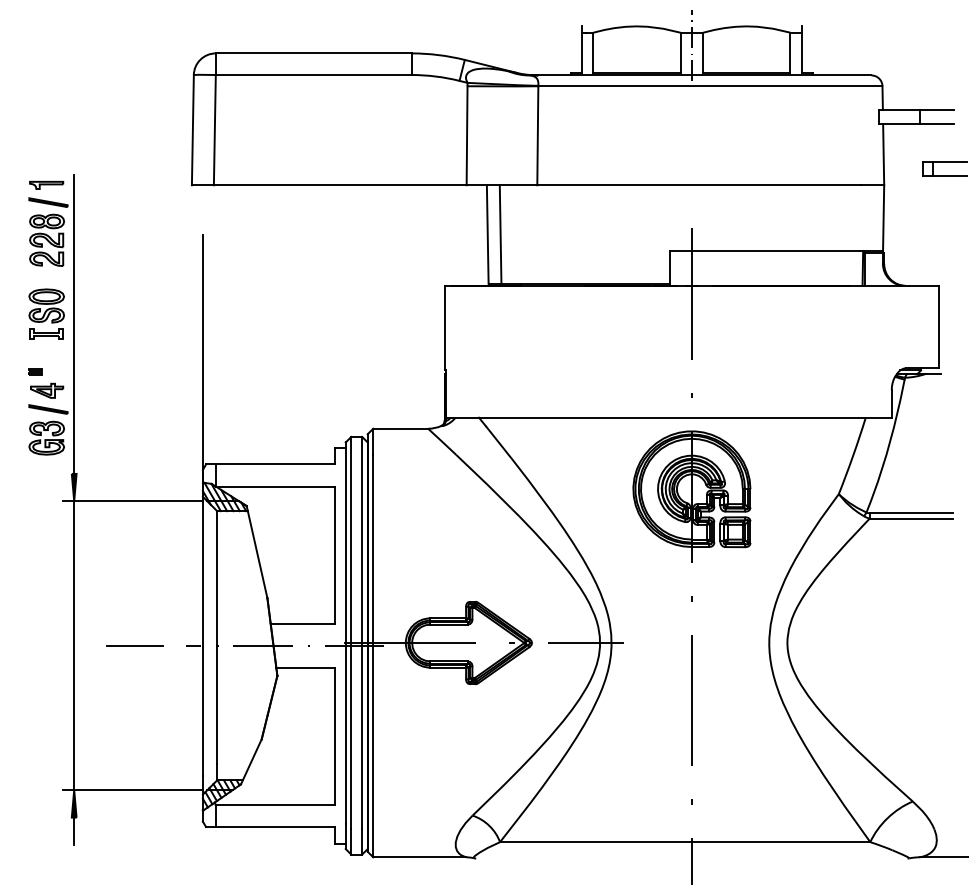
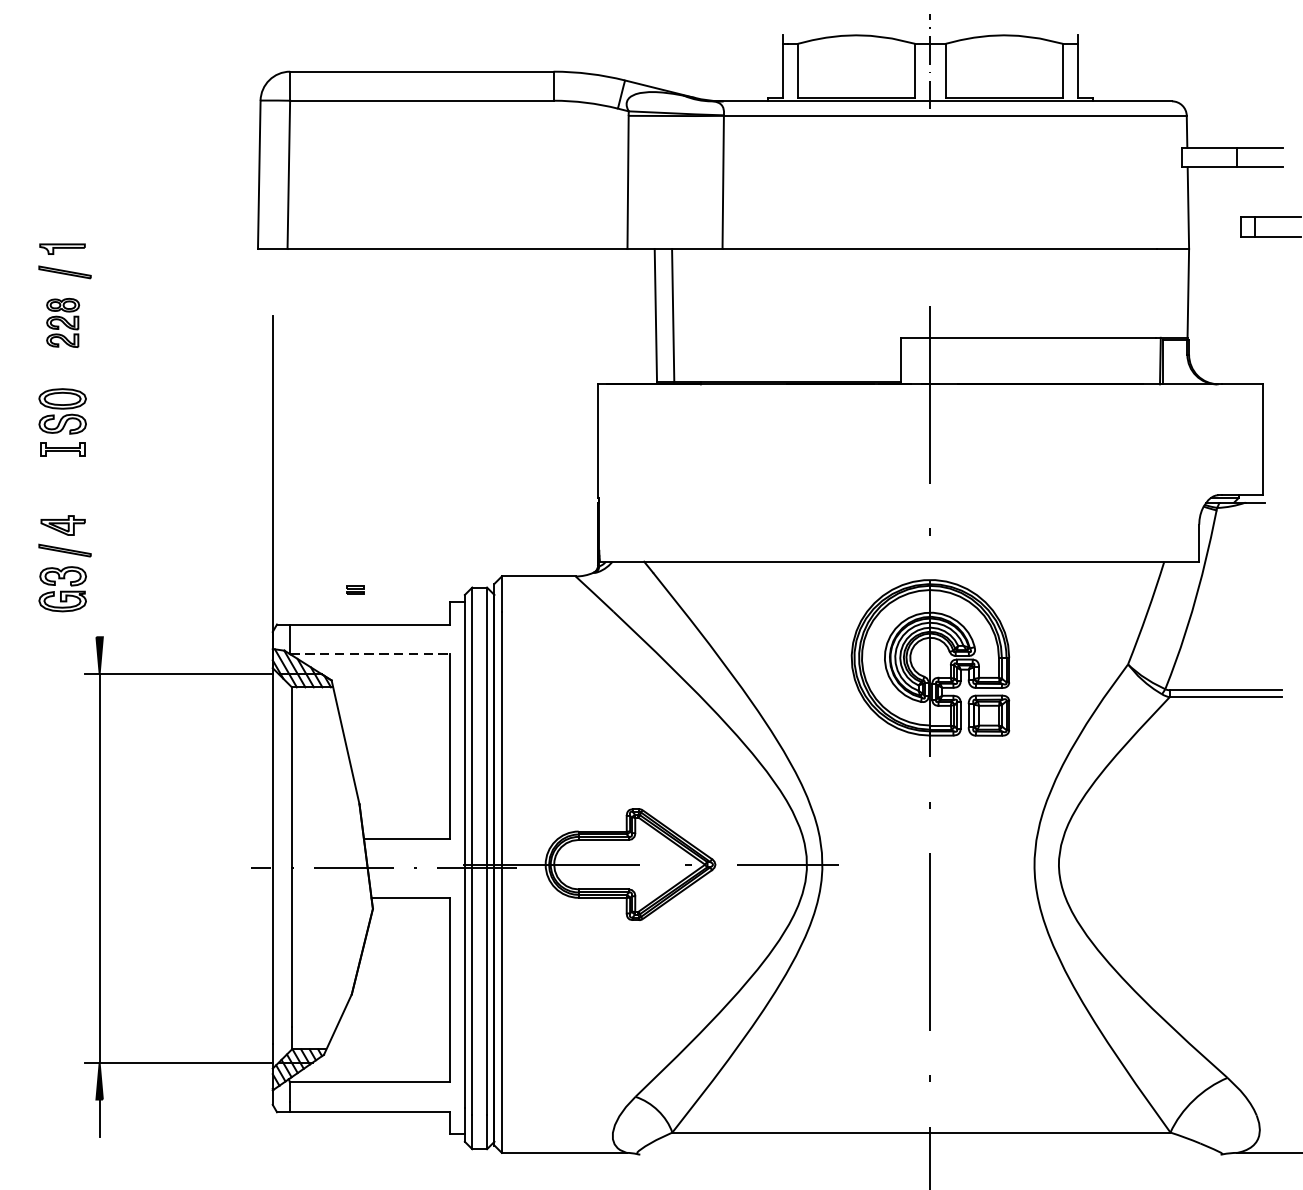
part: (46, 239) -> (62, 321), size x0.7
line: (74, 324) -> (100, 436), removed
part: (35, 371) -> (355, 589), moved
line: (275, 486) -> (370, 654), solid -> dashed
line: (134, 645) -> (180, 868), removed

